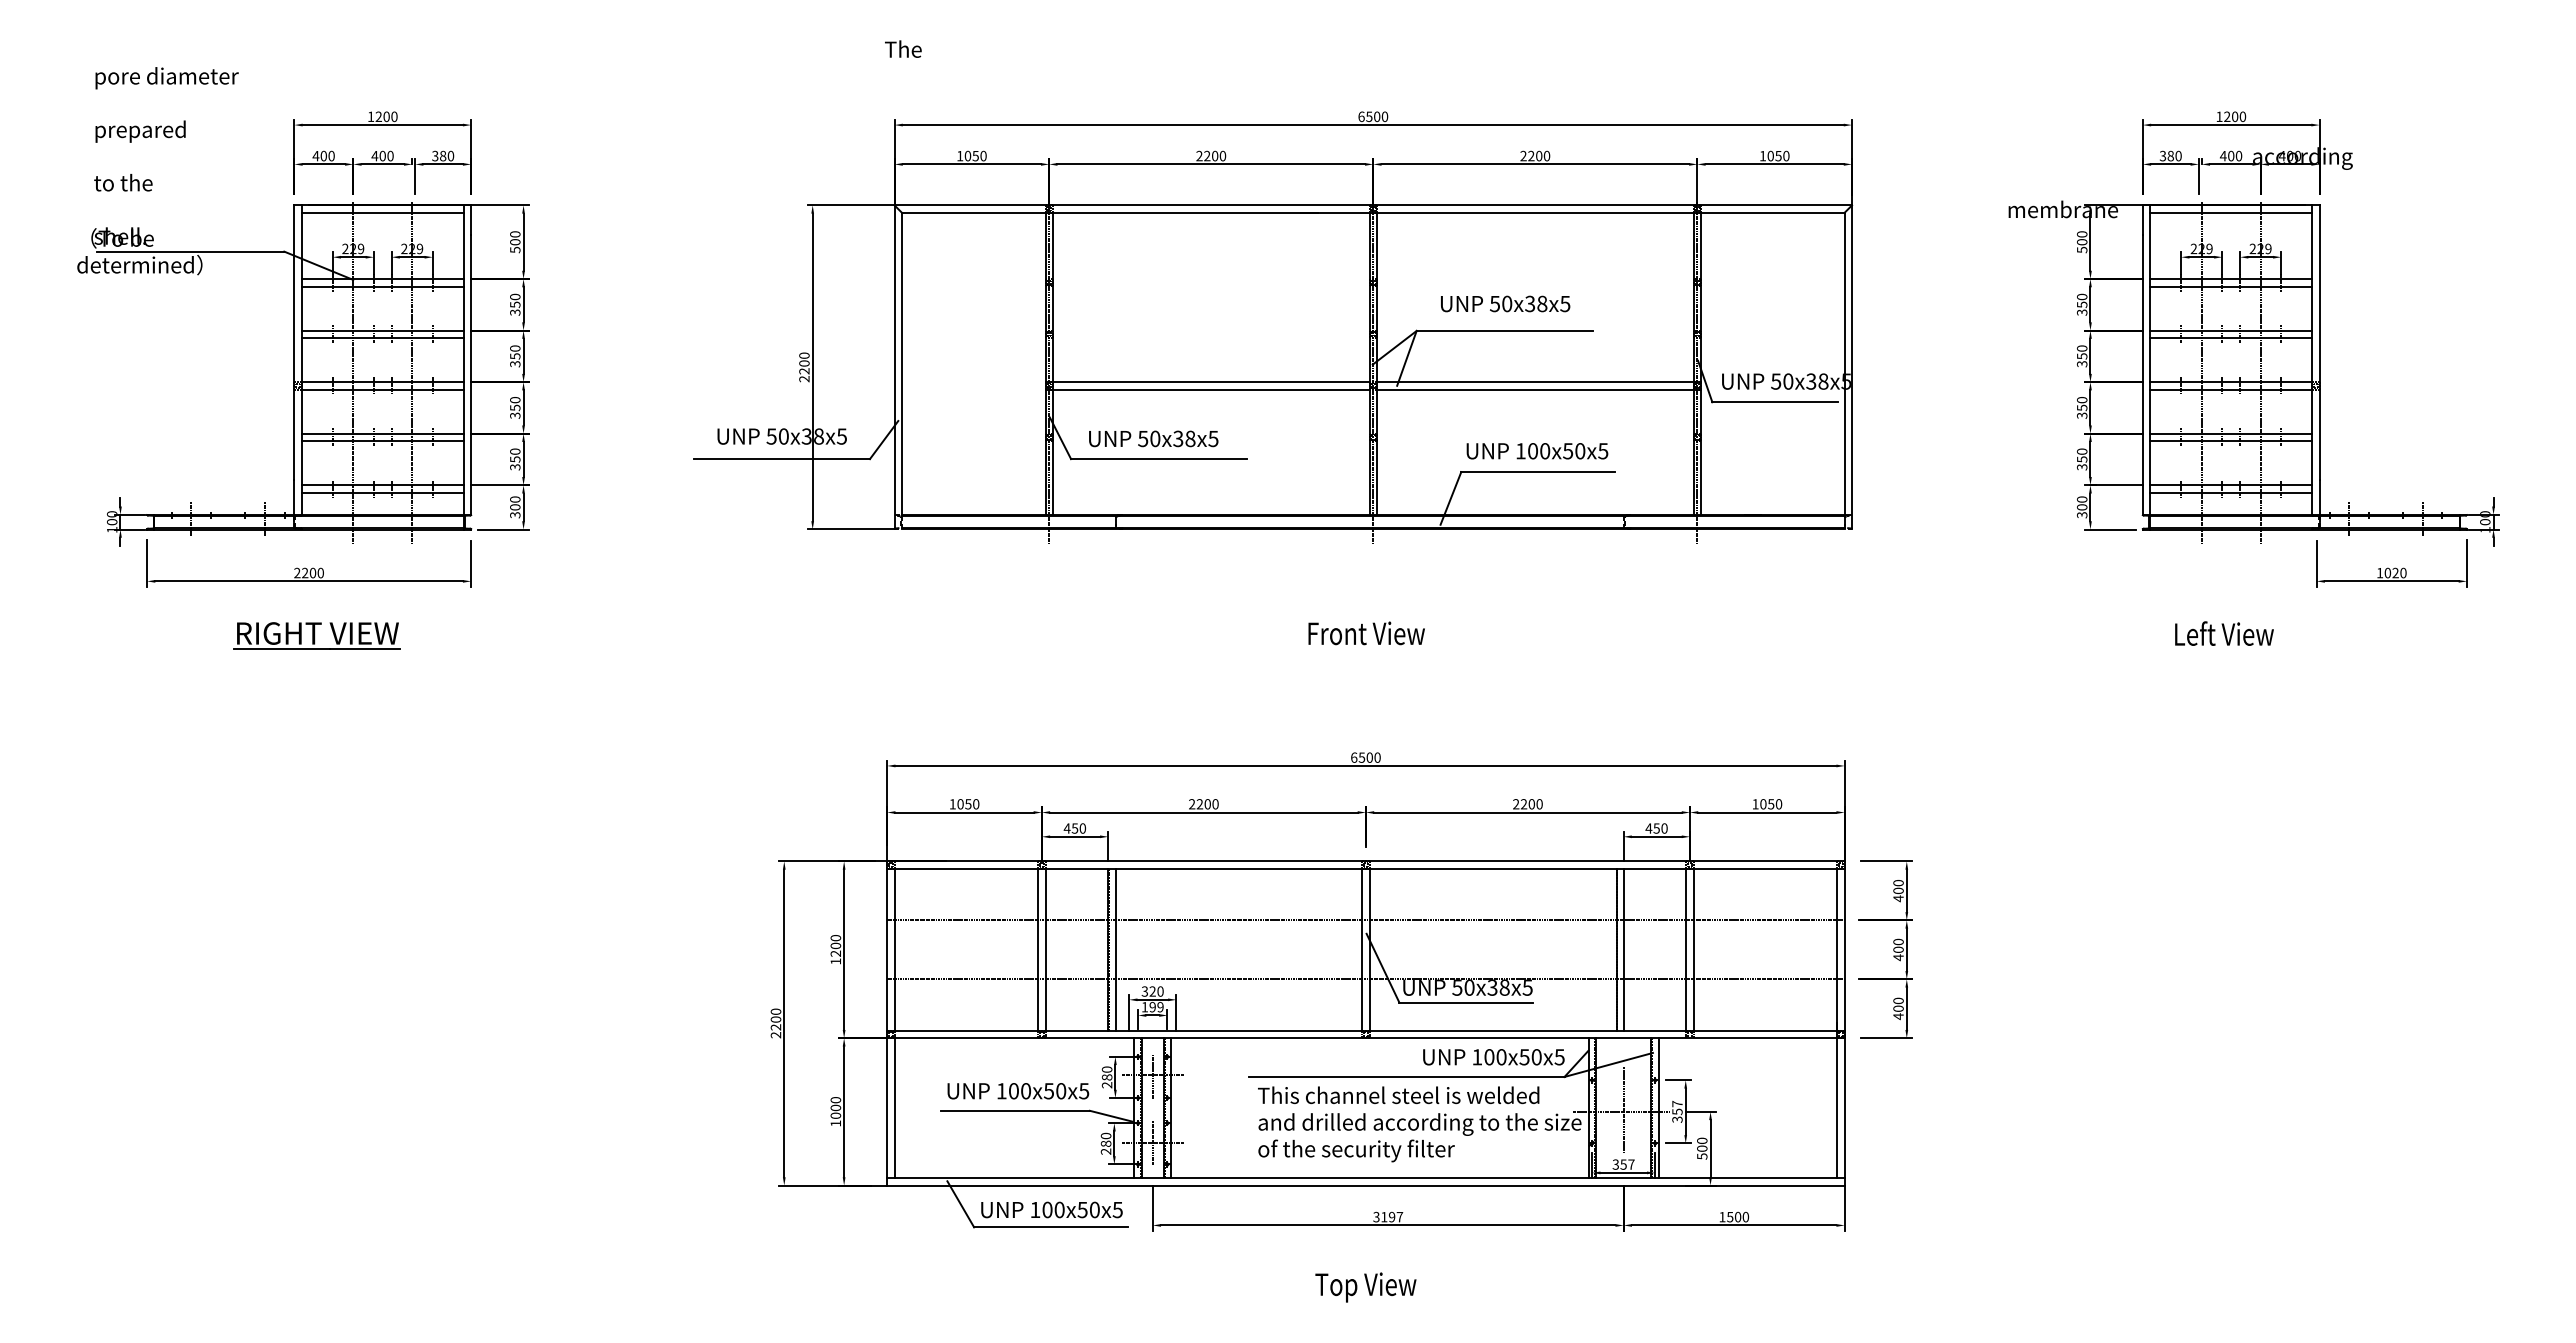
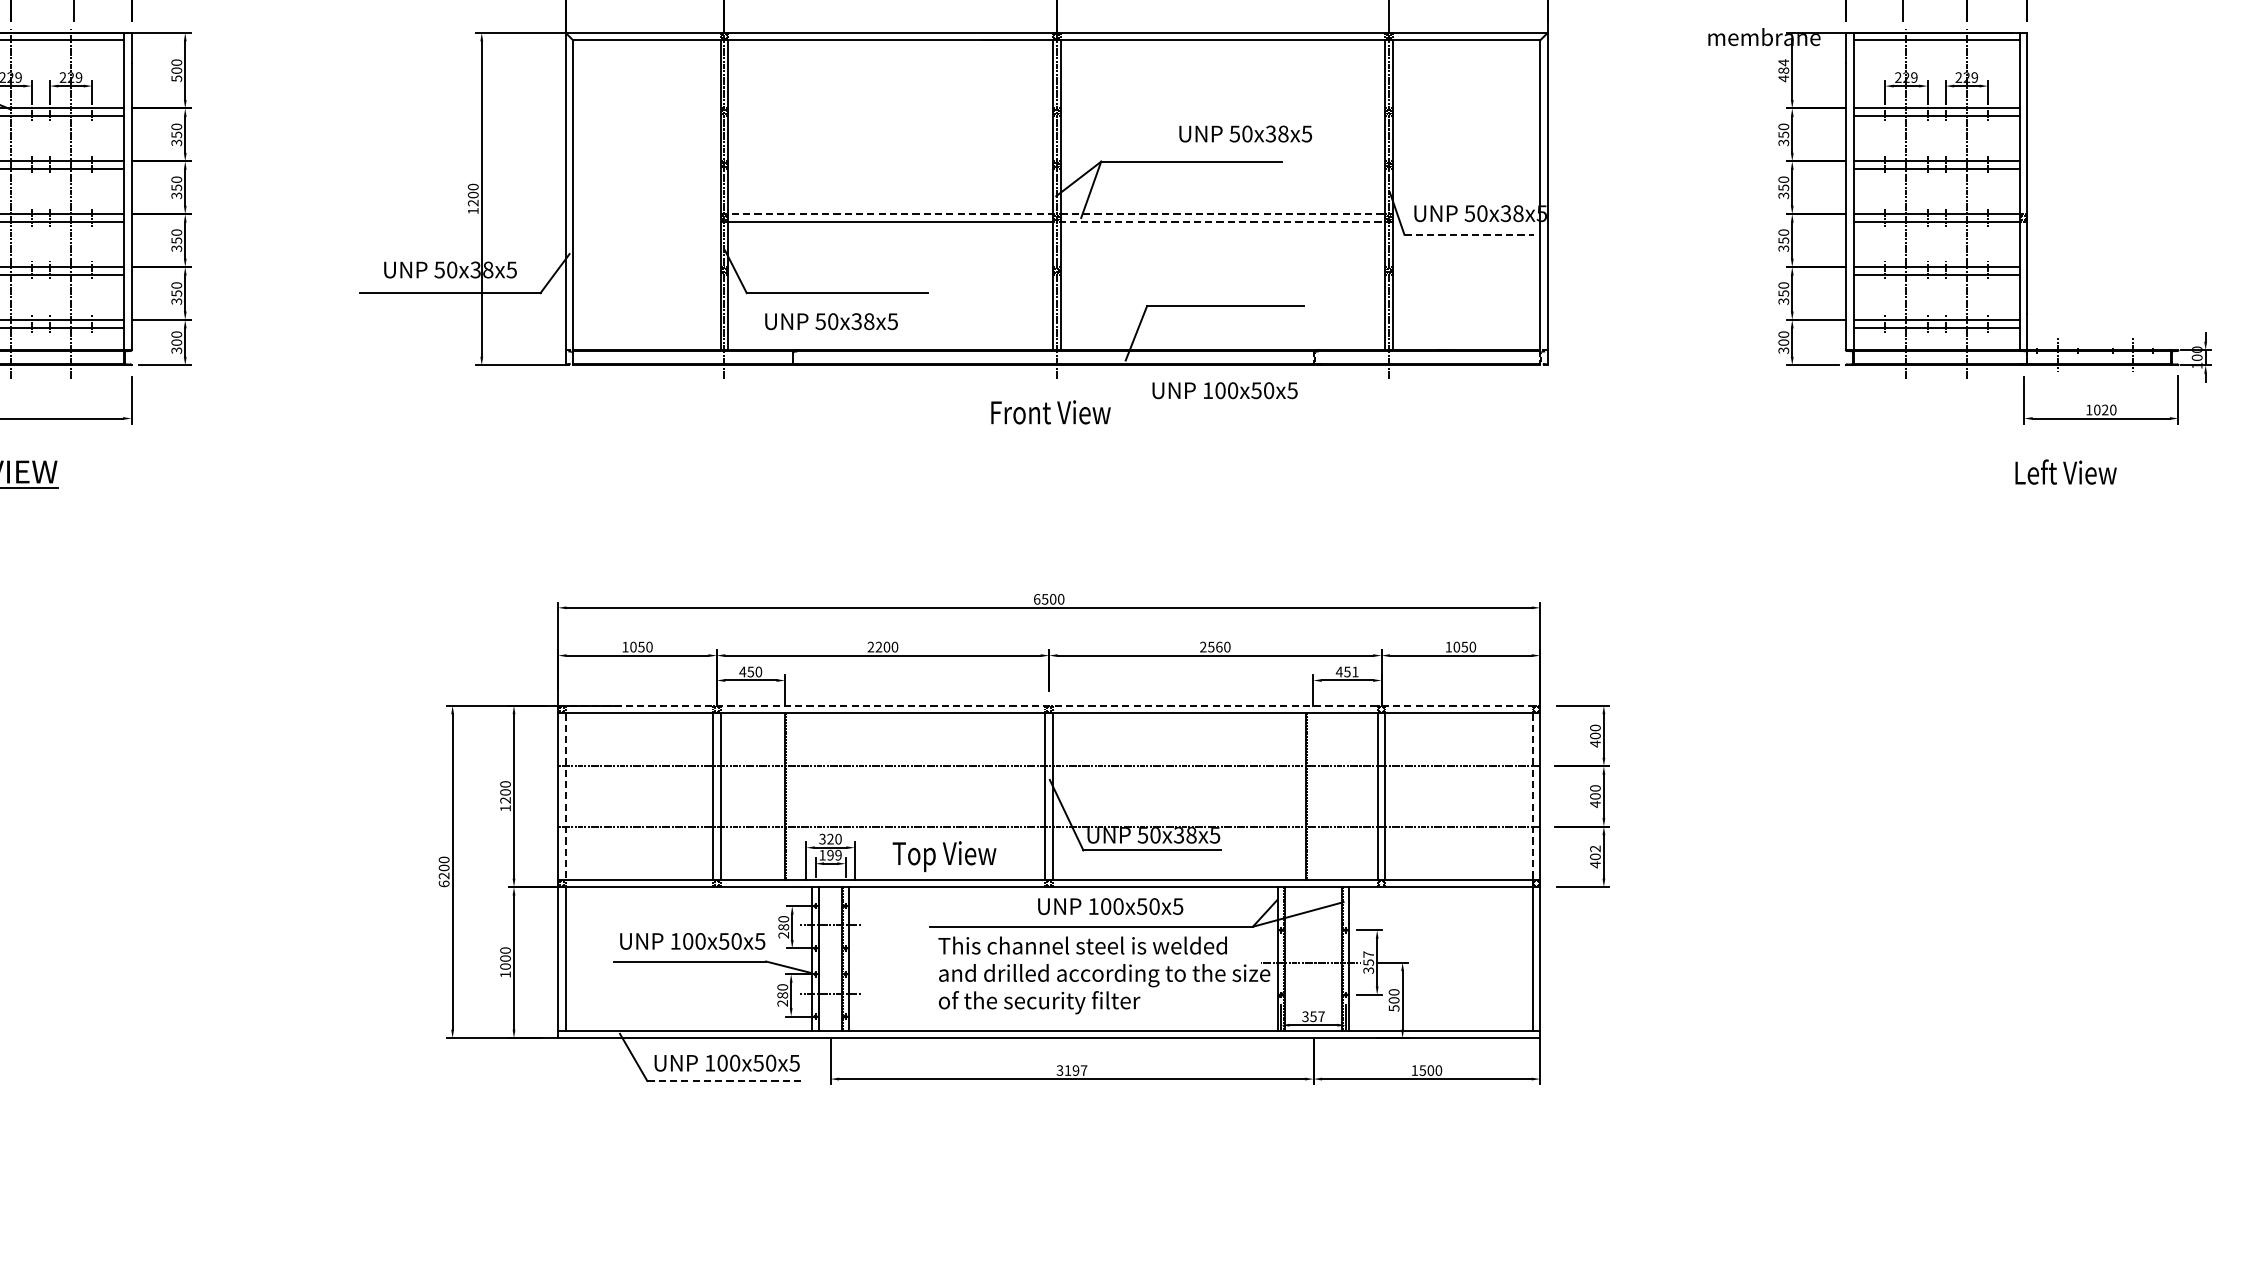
text: (2081, 242) -> (1783, 70), 500 -> 484
text: (1505, 303) -> (1245, 133), moved
text: (804, 379) -> (473, 211), 2200 -> 1200
line: (1208, 382) -> (887, 214), solid -> dashed
line: (1539, 382) -> (1227, 214), solid -> dashed
line: (1538, 389) -> (1226, 221), solid -> dashed
line: (1775, 402) -> (1469, 235), solid -> dashed
text: (1153, 438) -> (831, 321), moved
text: (1537, 451) -> (1225, 390), moved
text: (1366, 633) -> (1050, 412), moved
text: (2224, 633) -> (2066, 471), moved
text: (1527, 804) -> (1214, 647), 2200 -> 2560
text: (1664, 828) -> (1355, 671), 450 -> 451
line: (1365, 861) -> (1048, 705), solid -> dashed
line: (1115, 949) -> (792, 796), removed
line: (1623, 949) -> (1313, 796), removed
line: (894, 950) -> (565, 797), solid -> dashed
line: (1837, 950) -> (1532, 797), solid -> dashed
text: (1898, 1000) -> (1595, 848), 400 -> 402
text: (775, 1035) -> (443, 884), 2200 -> 6200
text: (1493, 1057) -> (1110, 906), moved
line: (1152, 1076) -> (830, 926), removed
line: (1623, 1109) -> (1313, 960), removed
line: (1152, 1142) -> (830, 994), removed
line: (1050, 1227) -> (725, 1081), solid -> dashed
text: (1365, 1287) -> (944, 856), moved

